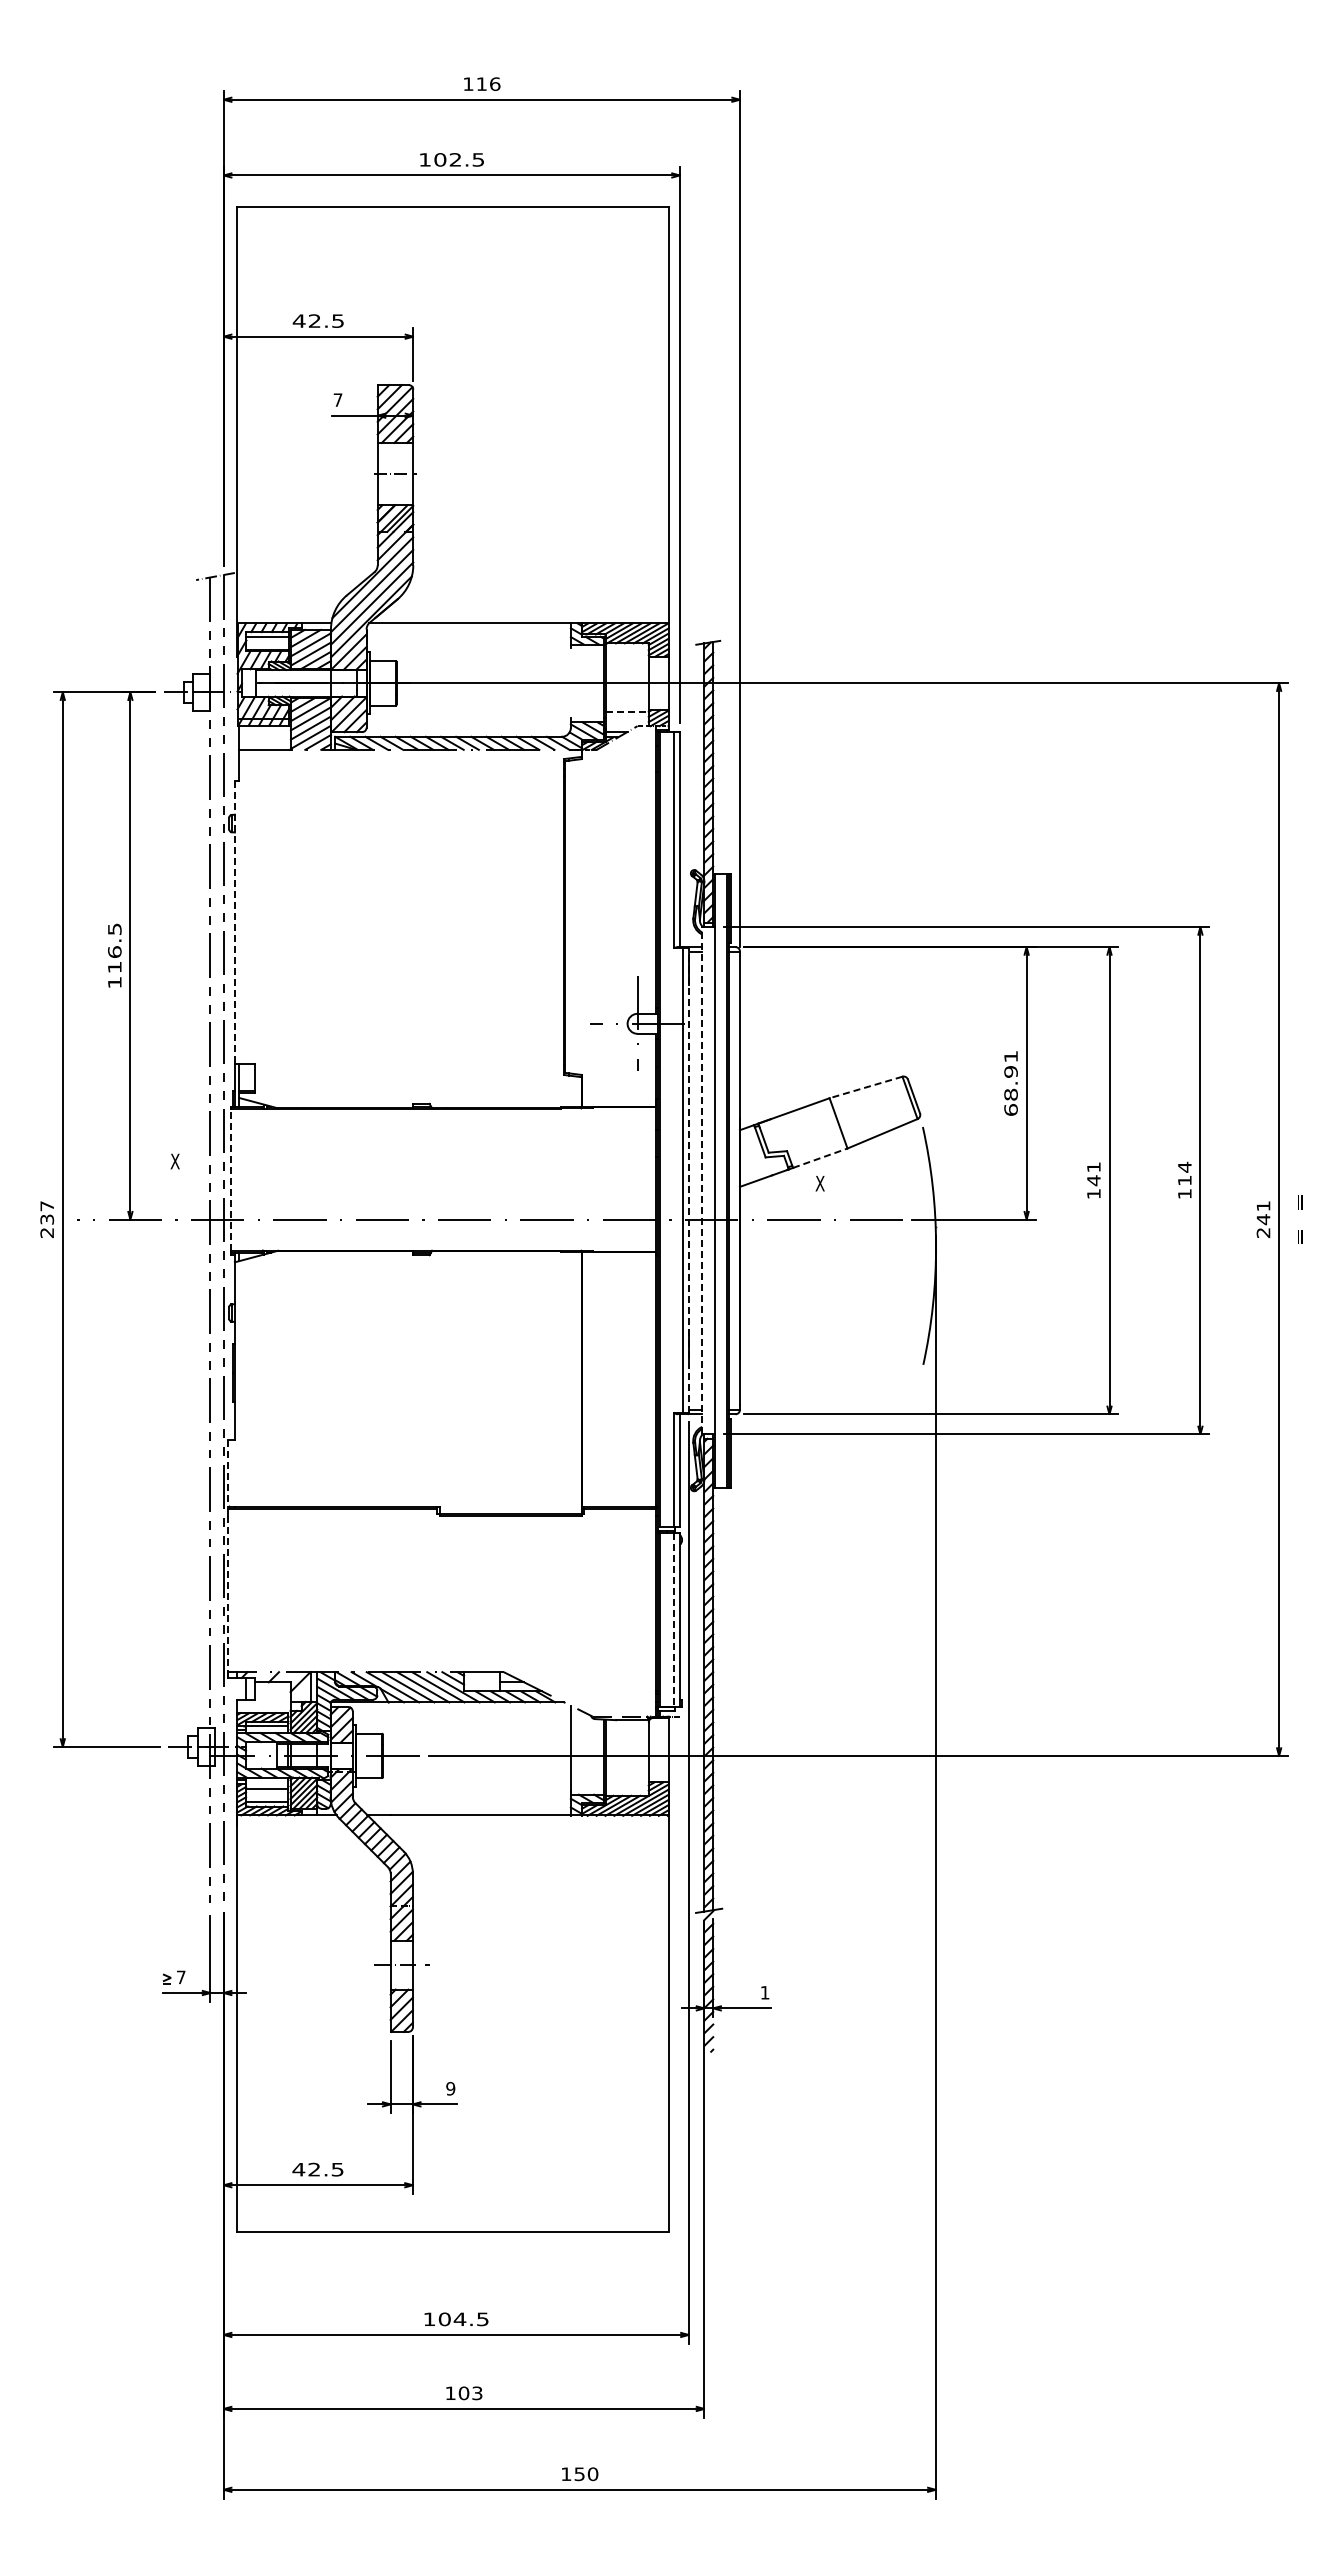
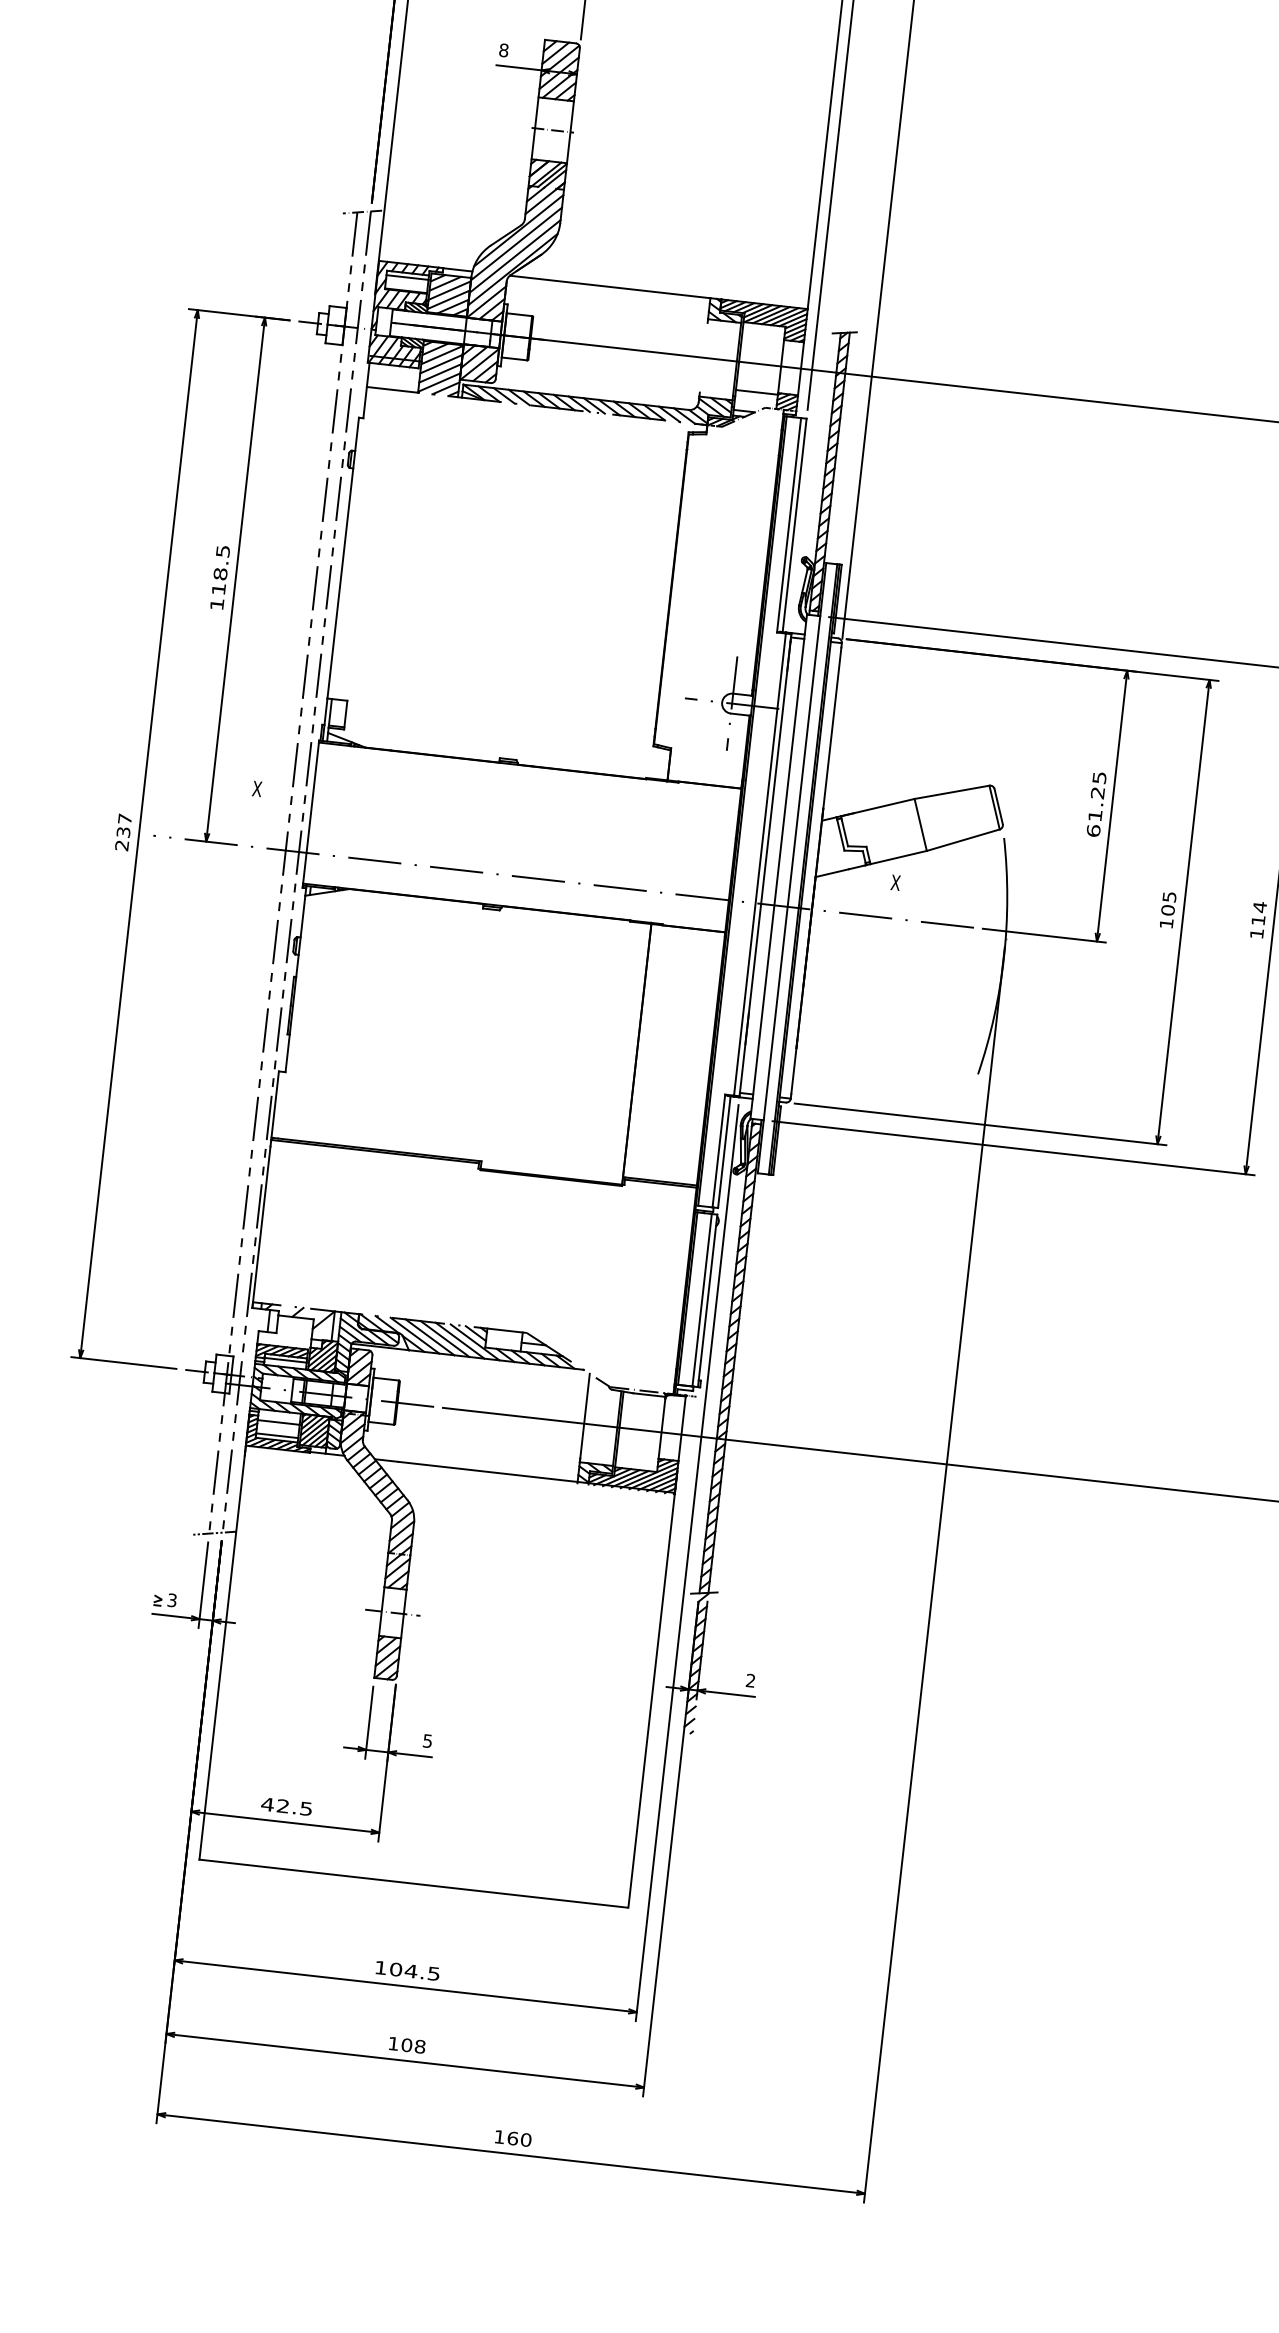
text: (337, 399) -> (503, 49), 7 -> 8
line: (628, 711) -> (757, 392), dashed -> solid
line: (234, 923) -> (342, 558), dashed -> solid
text: (114, 952) -> (220, 574), 116.5 -> 118.5
text: (1010, 1075) -> (1096, 796), 68.91 -> 61.25
line: (865, 1087) -> (951, 792), dashed -> solid
line: (820, 1158) -> (898, 857), dashed -> solid
text: (1093, 1174) -> (1168, 904), 141 -> 105
line: (231, 1179) -> (311, 813), dashed -> solid
line: (688, 1180) -> (765, 864), dashed -> solid
line: (702, 1180) -> (779, 866), dashed -> solid
line: (228, 1473) -> (275, 1104), dashed -> solid
line: (228, 1597) -> (261, 1228), dashed -> solid
line: (674, 1620) -> (702, 1300), dashed -> solid
line: (214, 1906) -> (213, 1533), added
text: (180, 1977) -> (171, 1600), 7 -> 3
text: (764, 1992) -> (750, 1680), 1 -> 2
text: (450, 2088) -> (427, 1740), 9 -> 5
text: (477, 2393) -> (420, 2046), 103 -> 108
text: (579, 2474) -> (512, 2138), 150 -> 160

